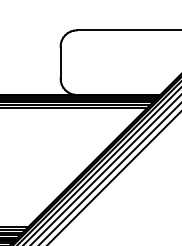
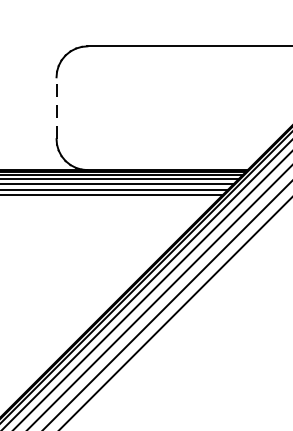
line: (60, 62) -> (56, 107), solid -> dashed

